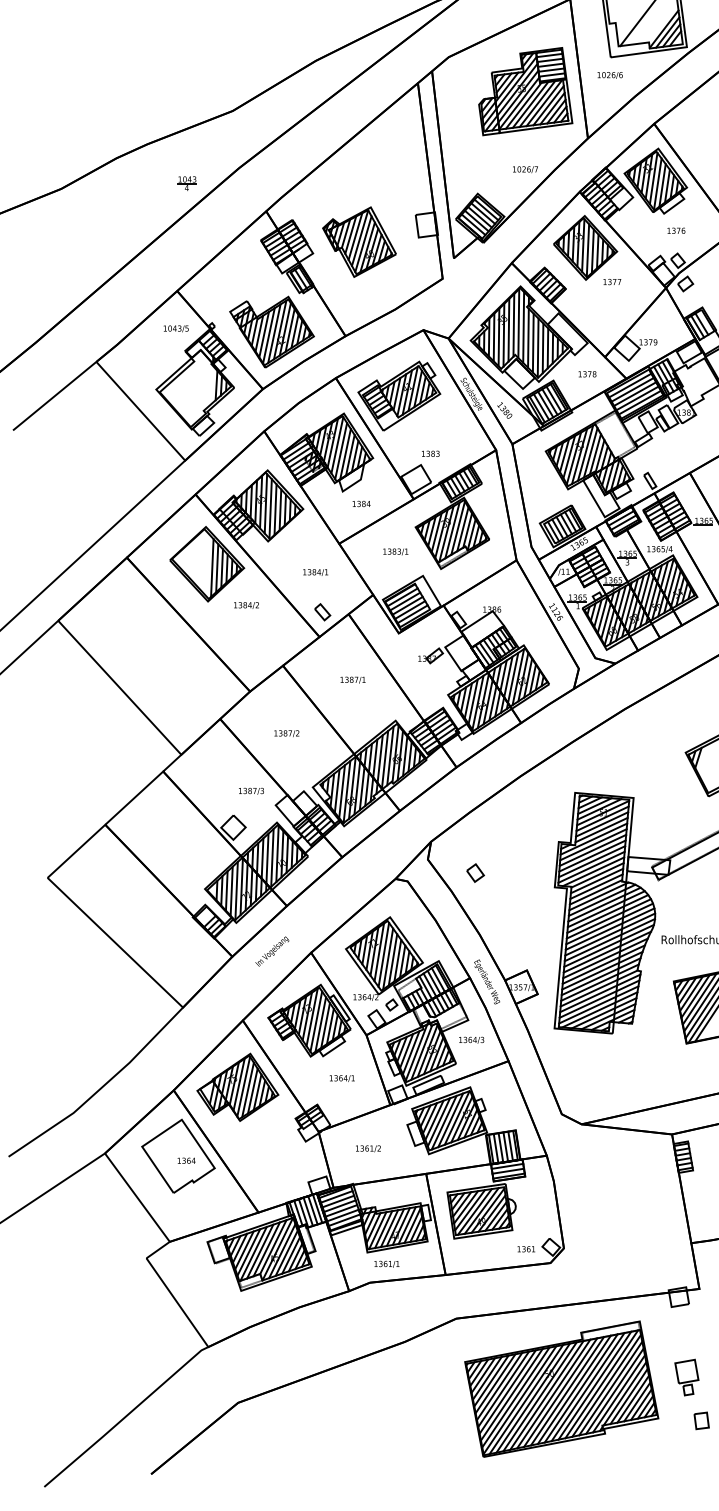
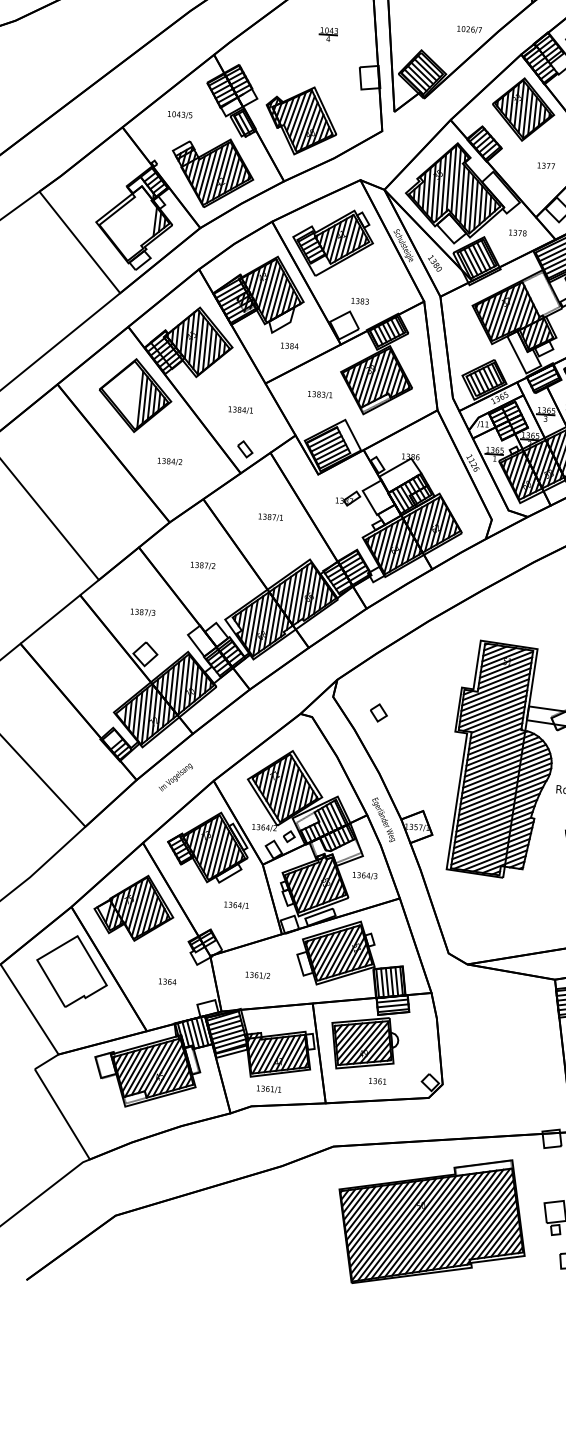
part: (186, 183) -> (328, 34), moved
part: (359, 241) -> (301, 120), moved
text: (612, 282) -> (546, 166), moved
text: (175, 328) -> (179, 114), moved
text: (246, 605) -> (169, 461), moved
text: (251, 790) -> (143, 611), moved
text: (186, 1160) -> (167, 981), moved
text: (525, 1249) -> (376, 1081), moved

